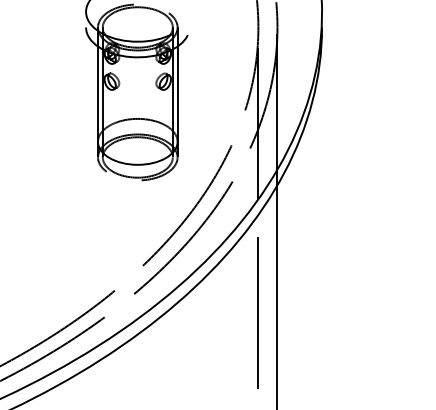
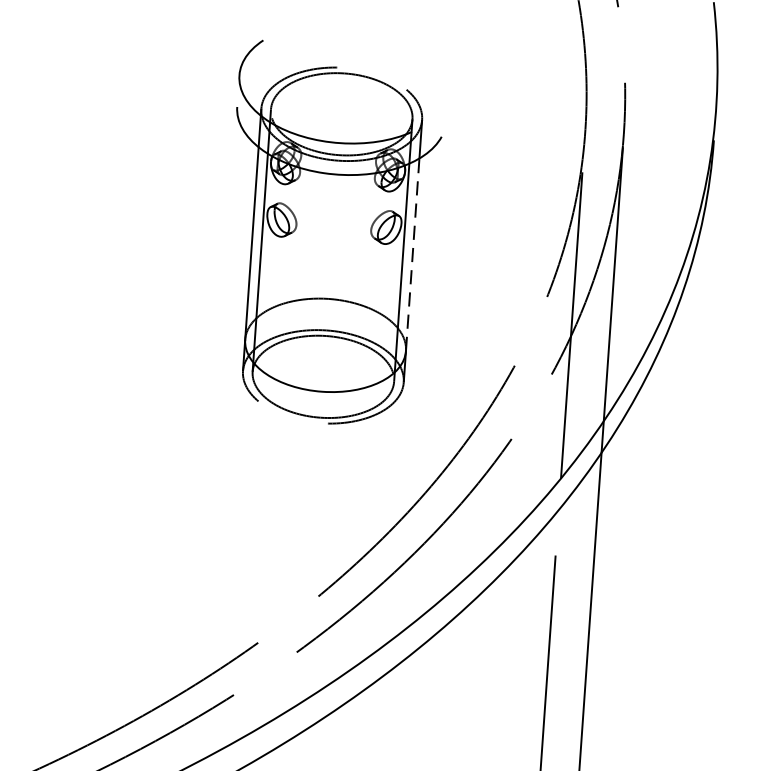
line: (177, 94) -> (412, 255), solid -> dashed

